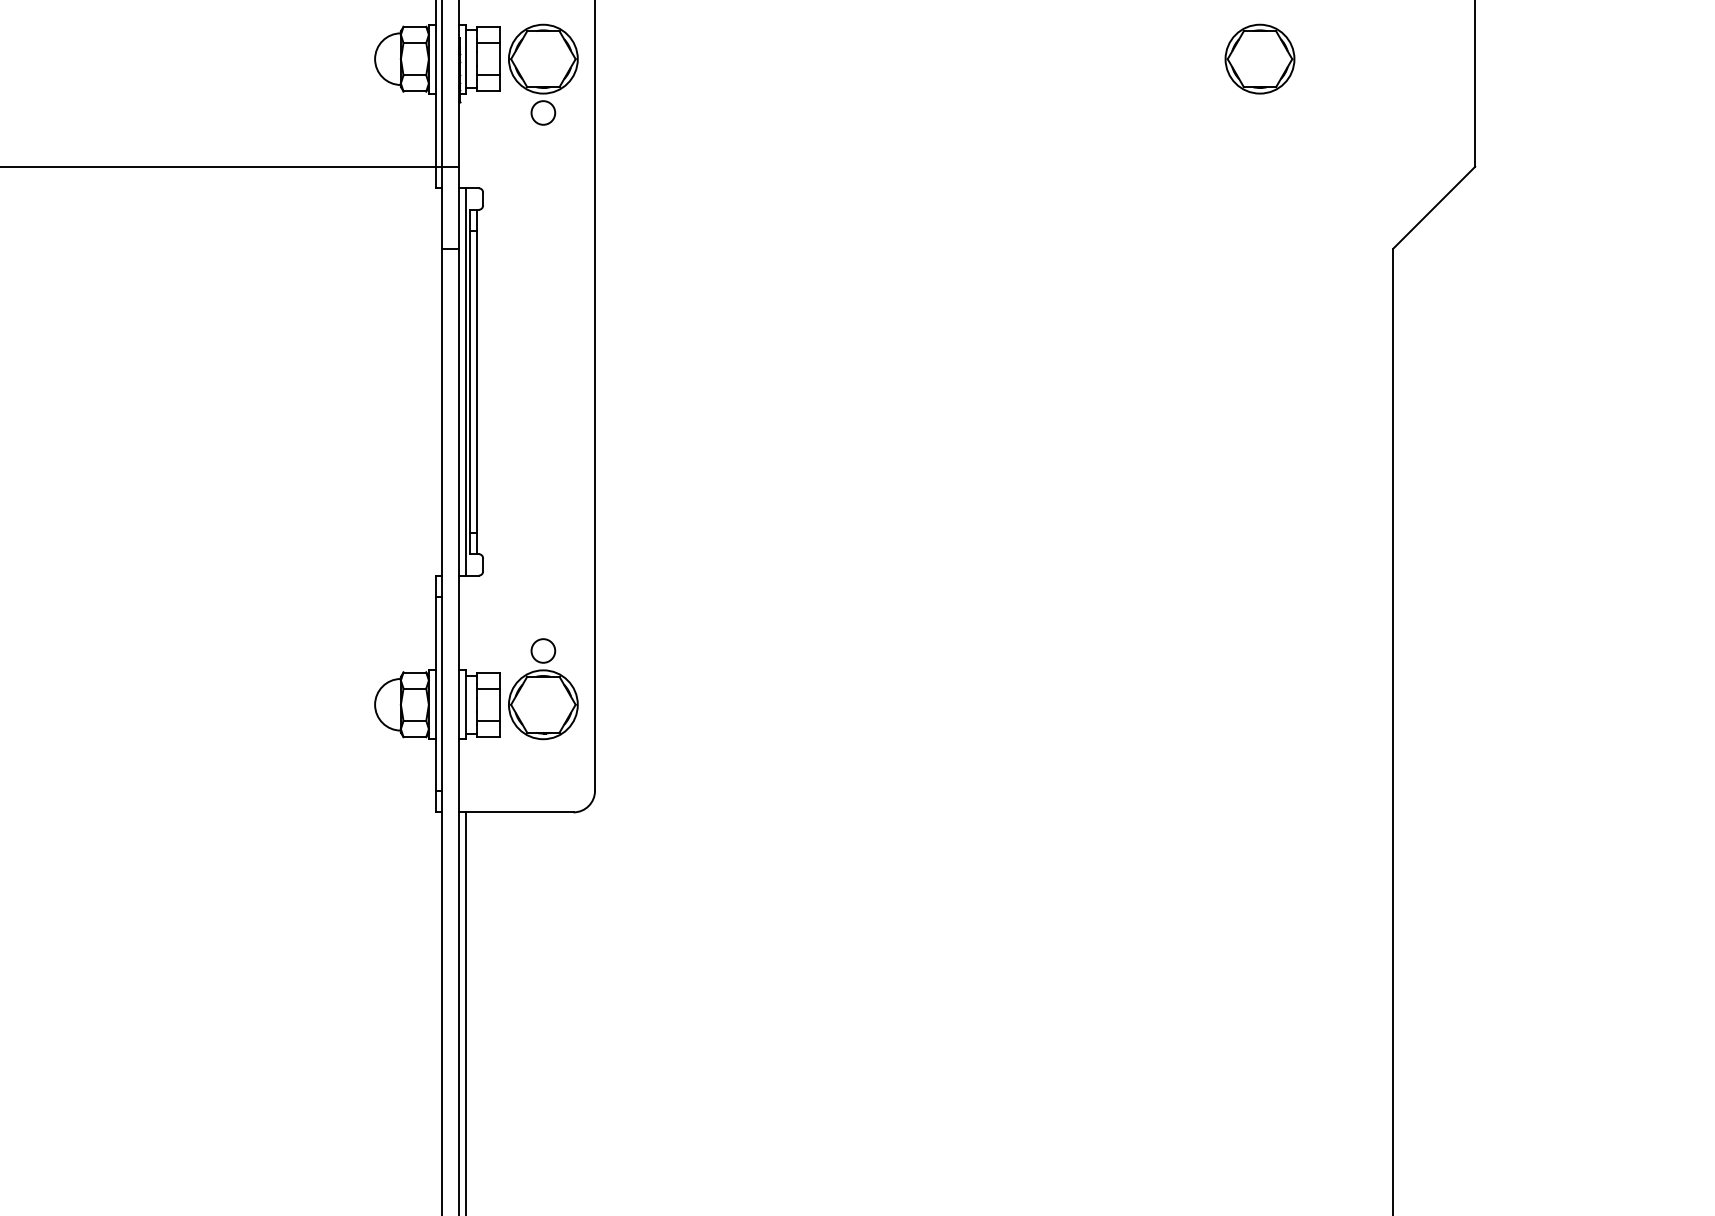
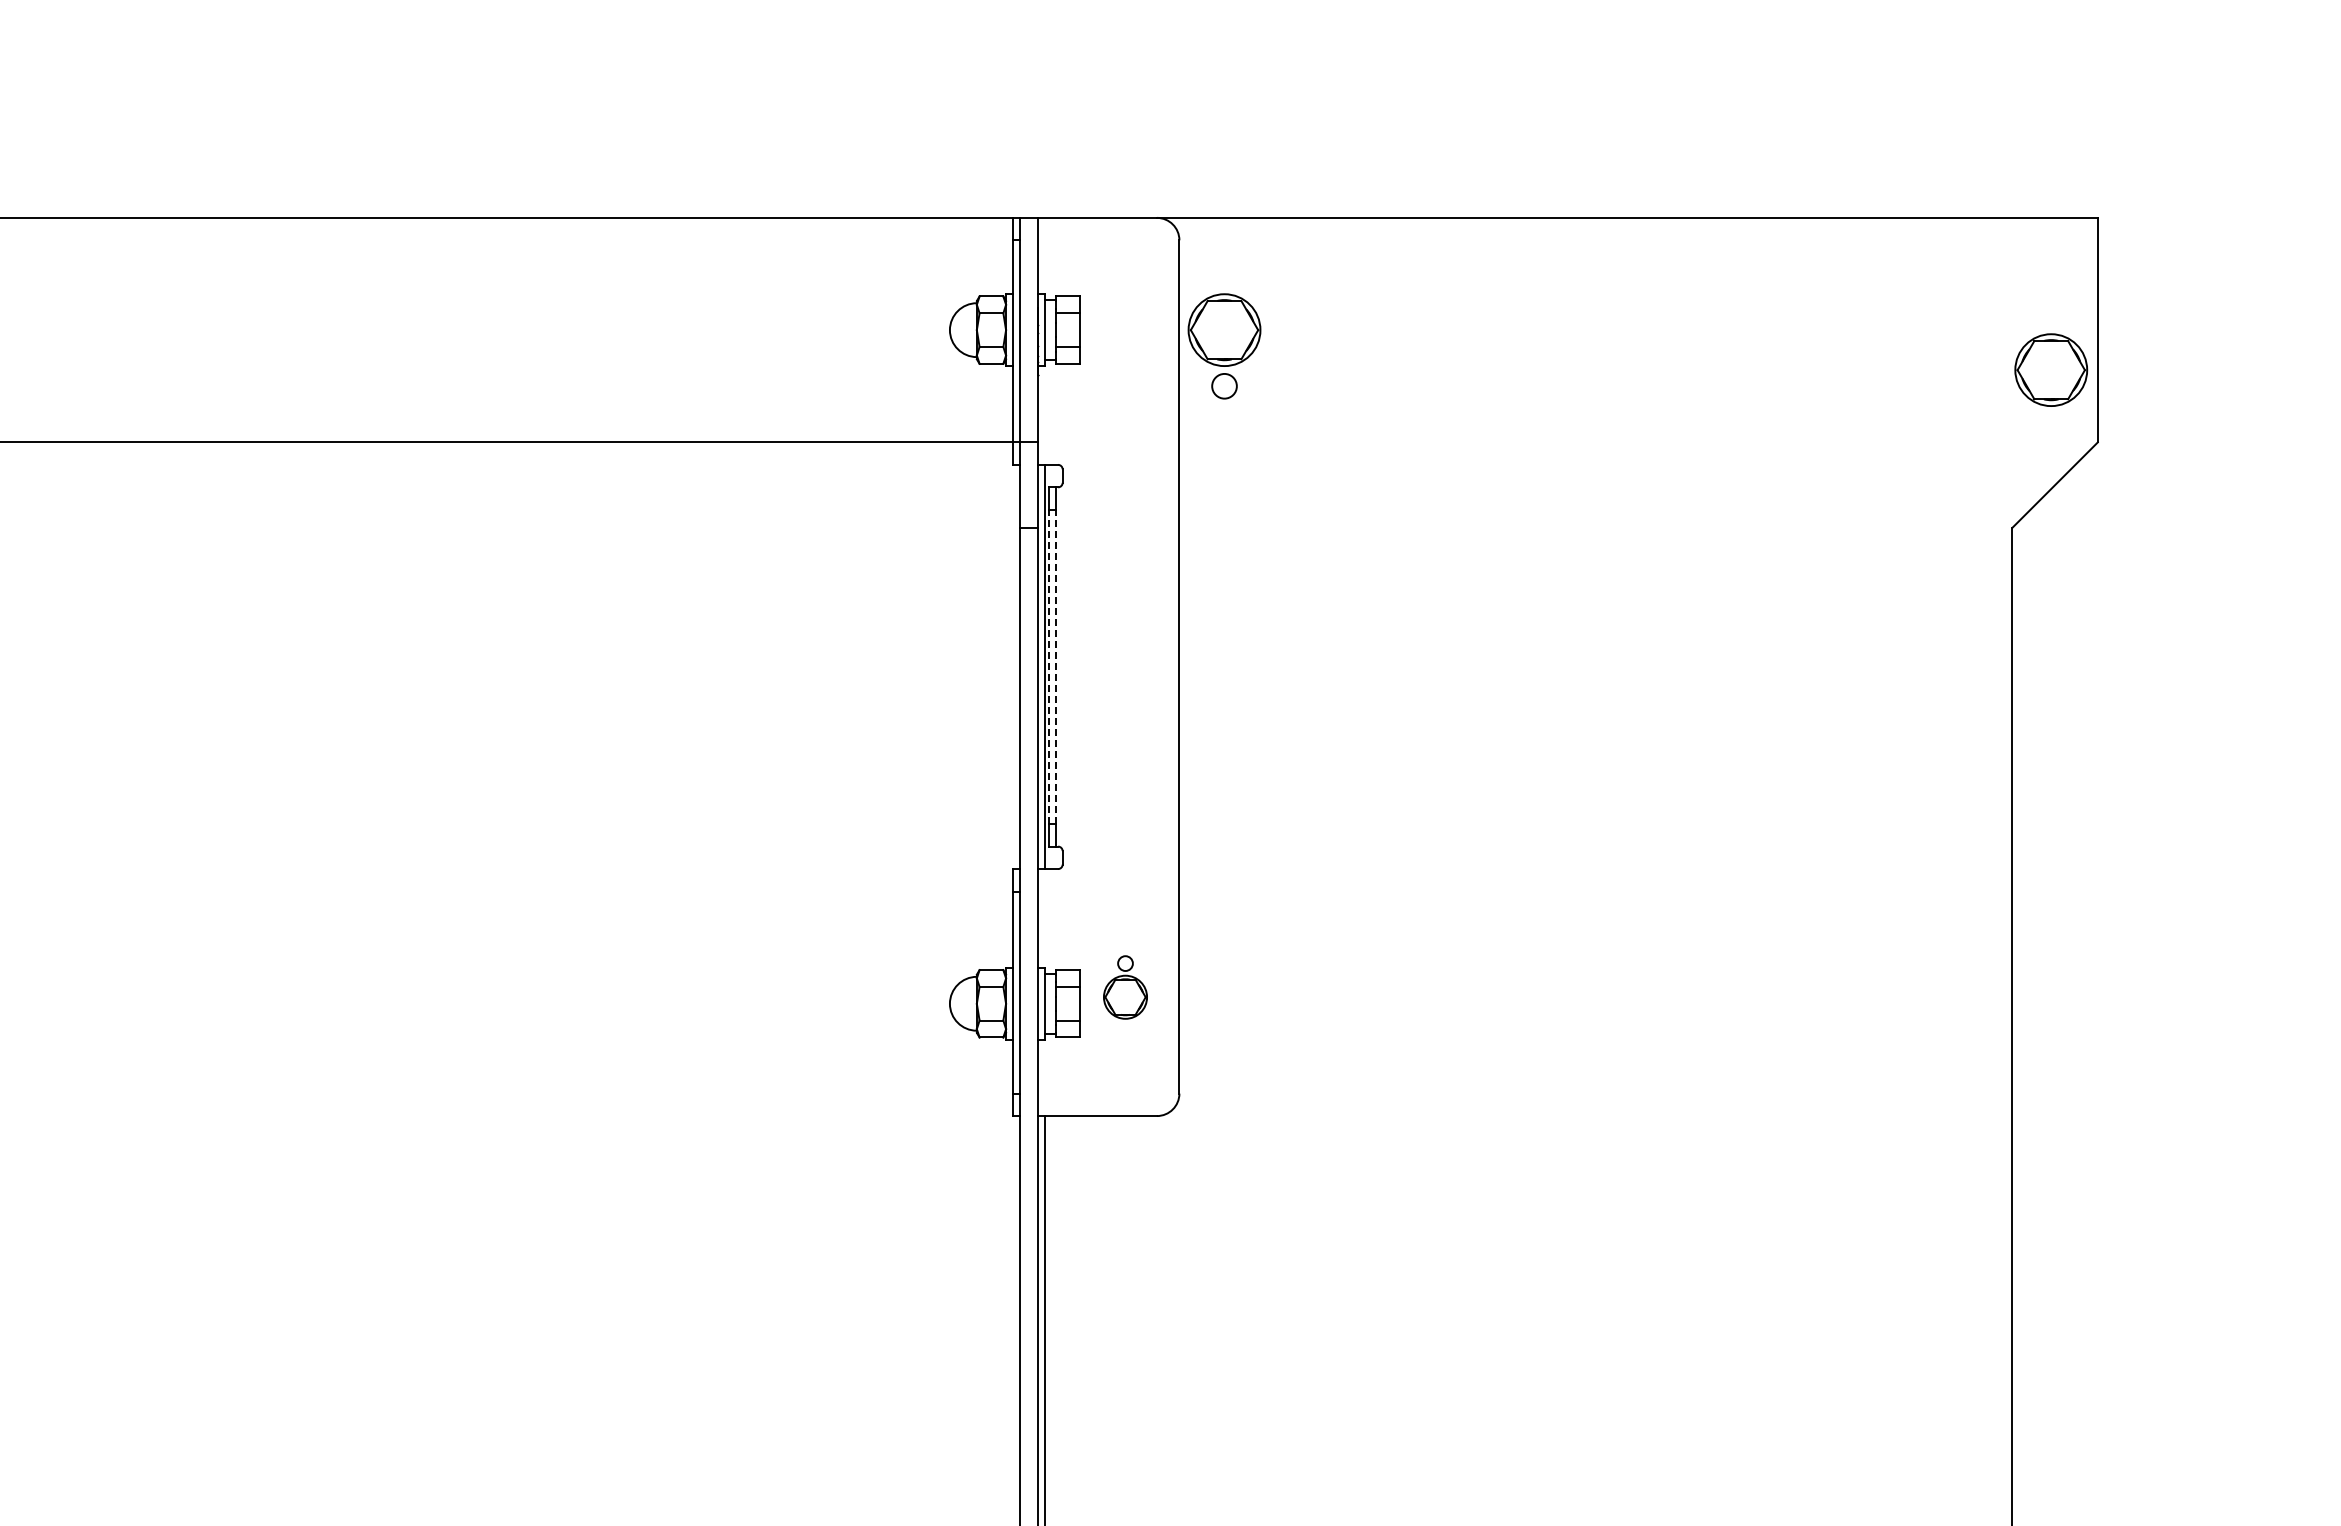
part: (1260, 58) -> (2051, 369), moved
part: (543, 74) -> (1224, 346), moved
line: (470, 381) -> (1049, 666), solid -> dashed
line: (476, 381) -> (1055, 666), solid -> dashed
part: (543, 689) -> (1125, 987), size x0.6

